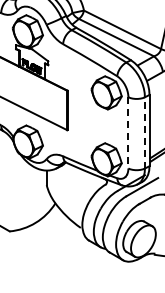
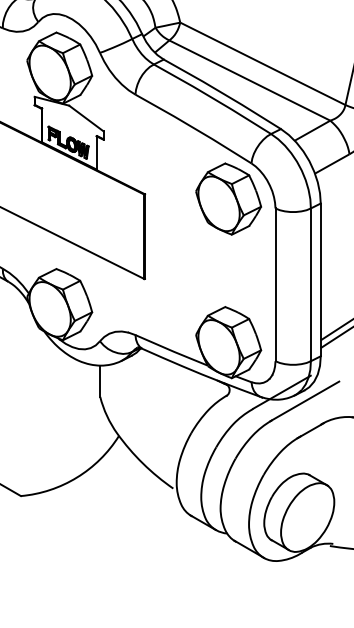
line: (128, 132) -> (275, 283), dashed -> solid
line: (144, 132) -> (309, 283), dashed -> solid

